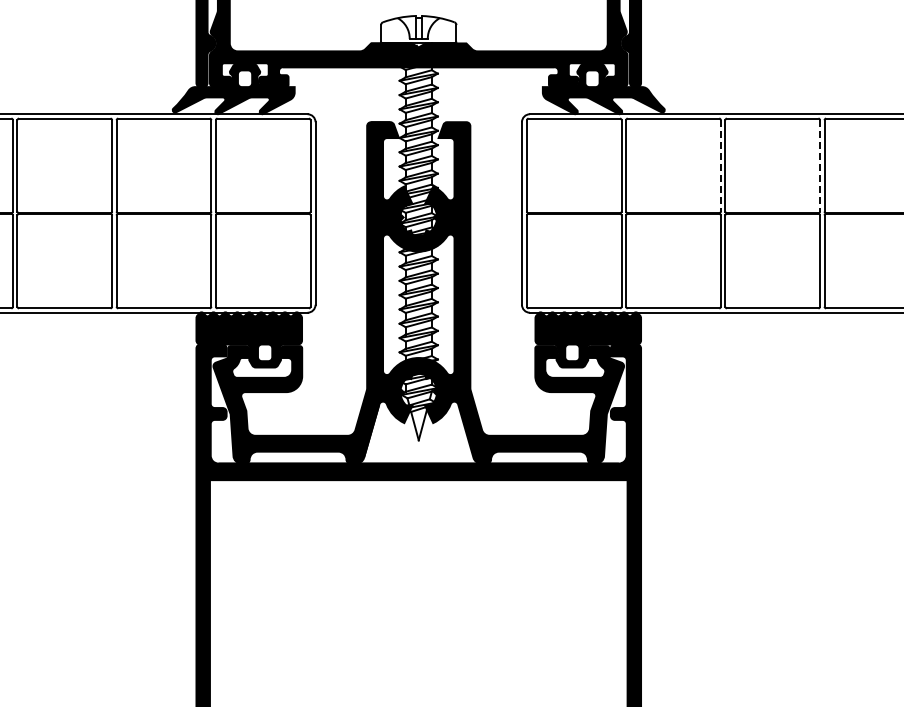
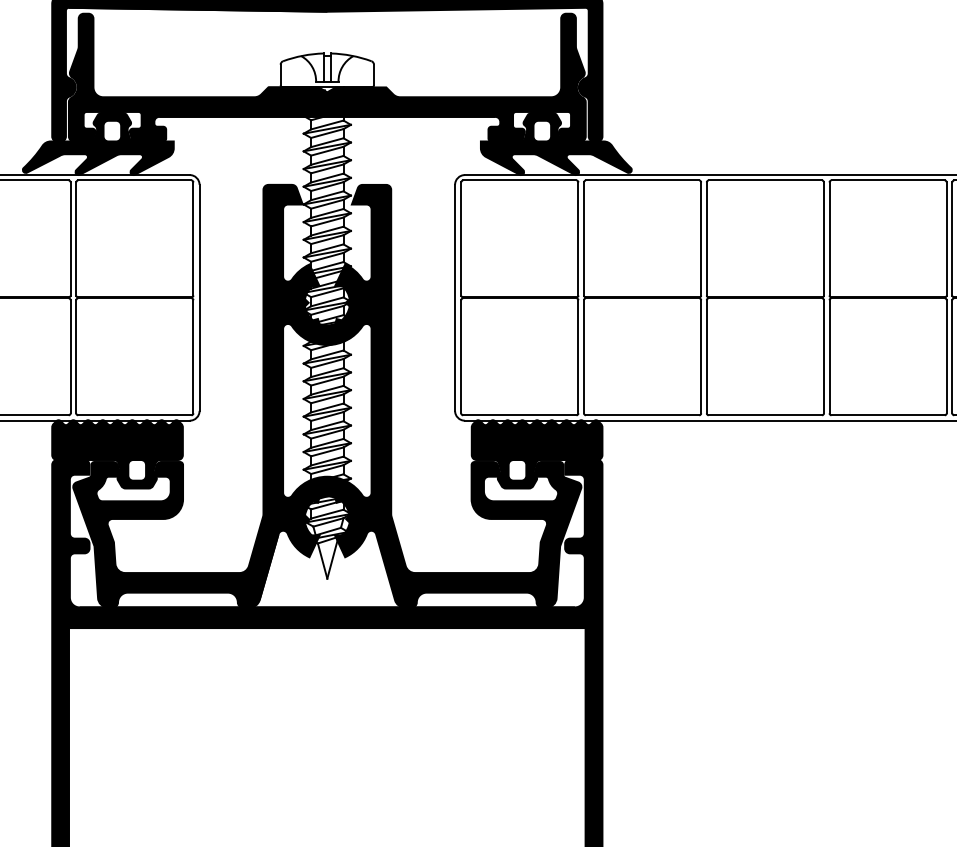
line: (720, 165) -> (700, 238), dashed -> solid
line: (820, 165) -> (824, 238), dashed -> solid

